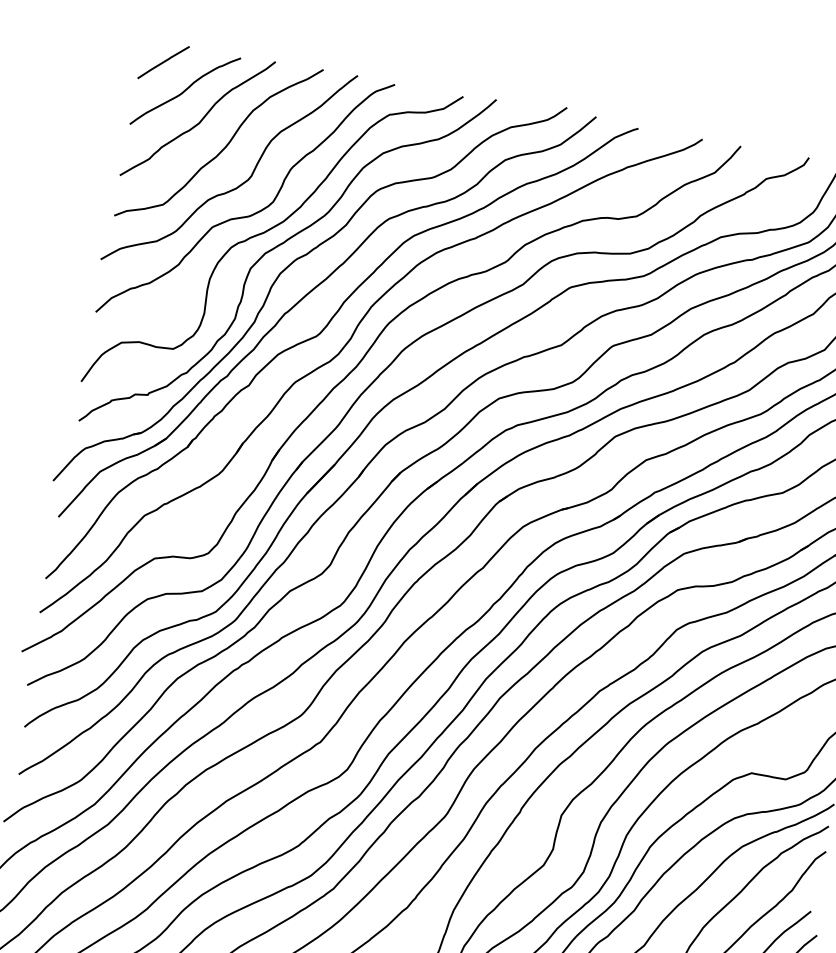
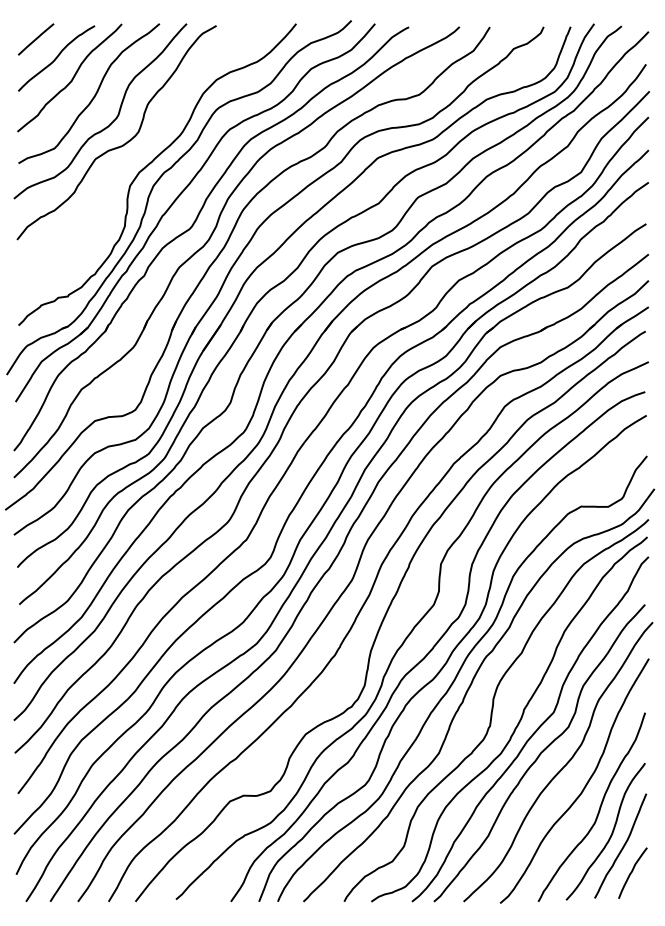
curve: (267, 231) -> (138, 155), removed

